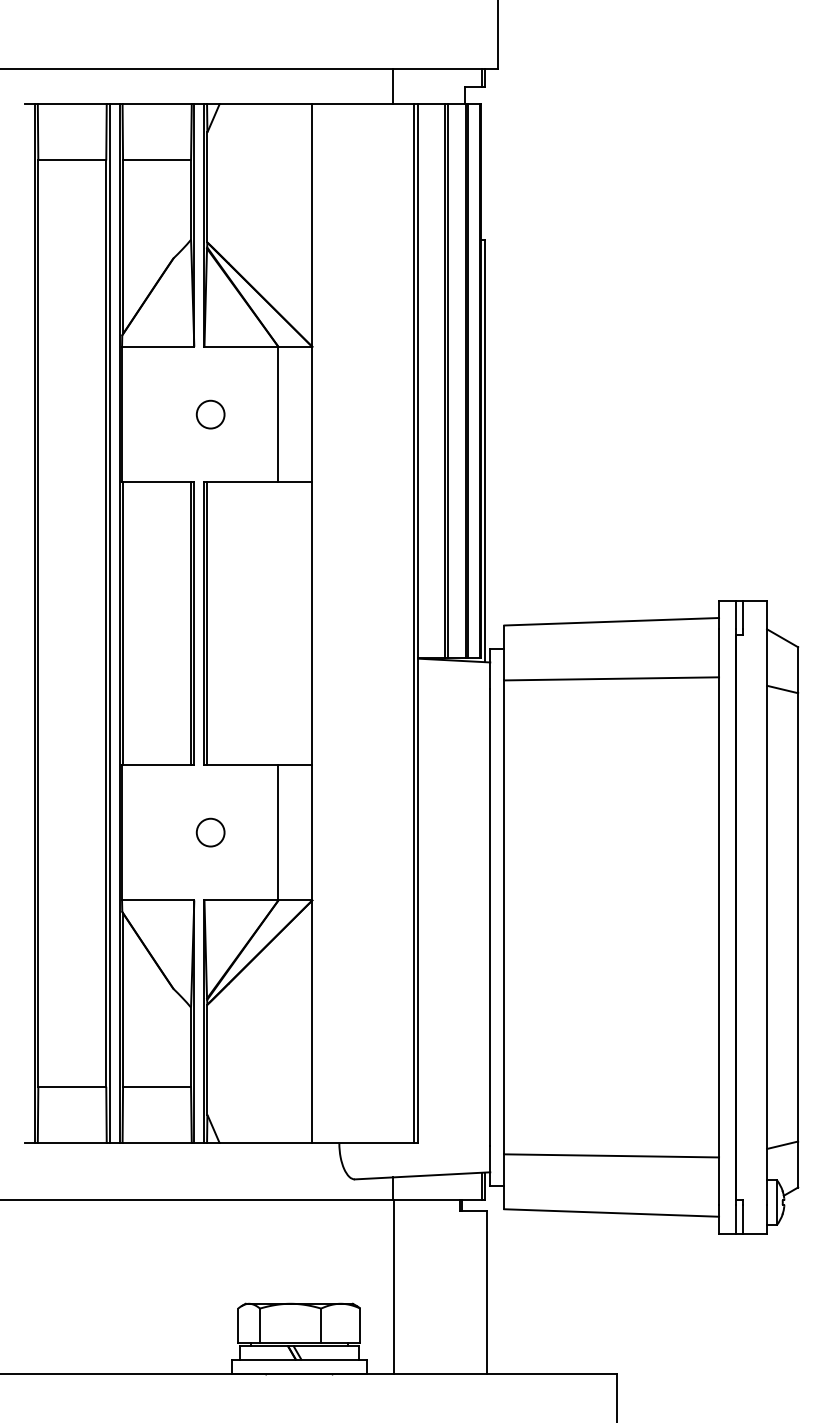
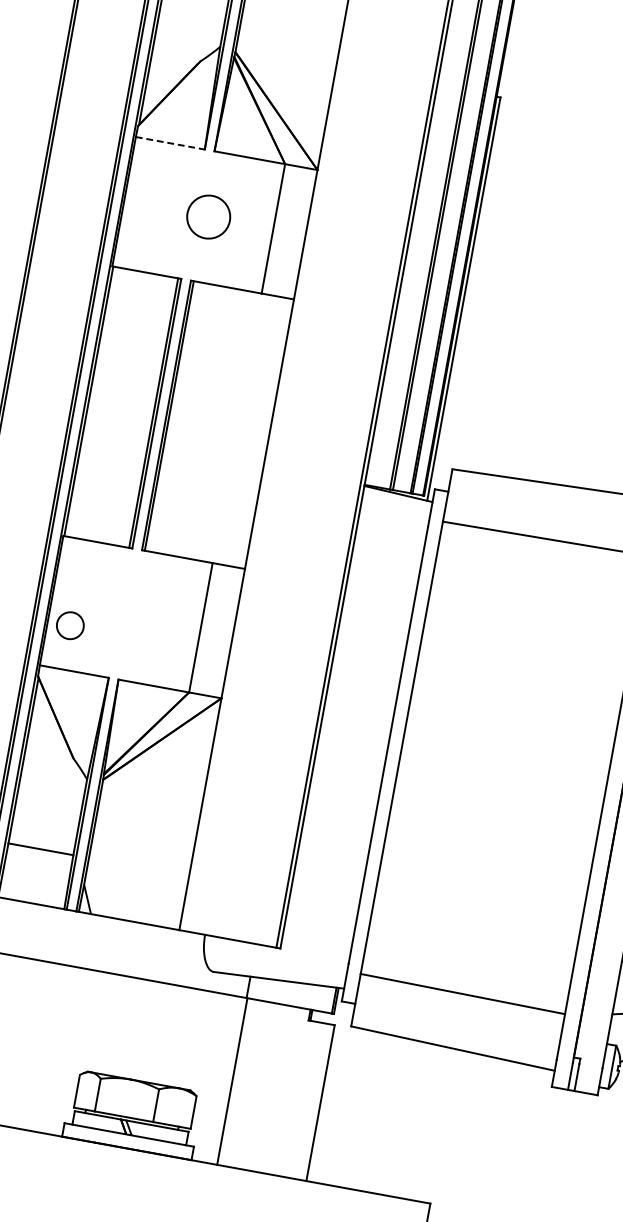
line: (158, 346) -> (170, 142), solid -> dashed
circle: (210, 414) -> (208, 216), size x1.6
circle: (210, 832) -> (70, 625), moved

